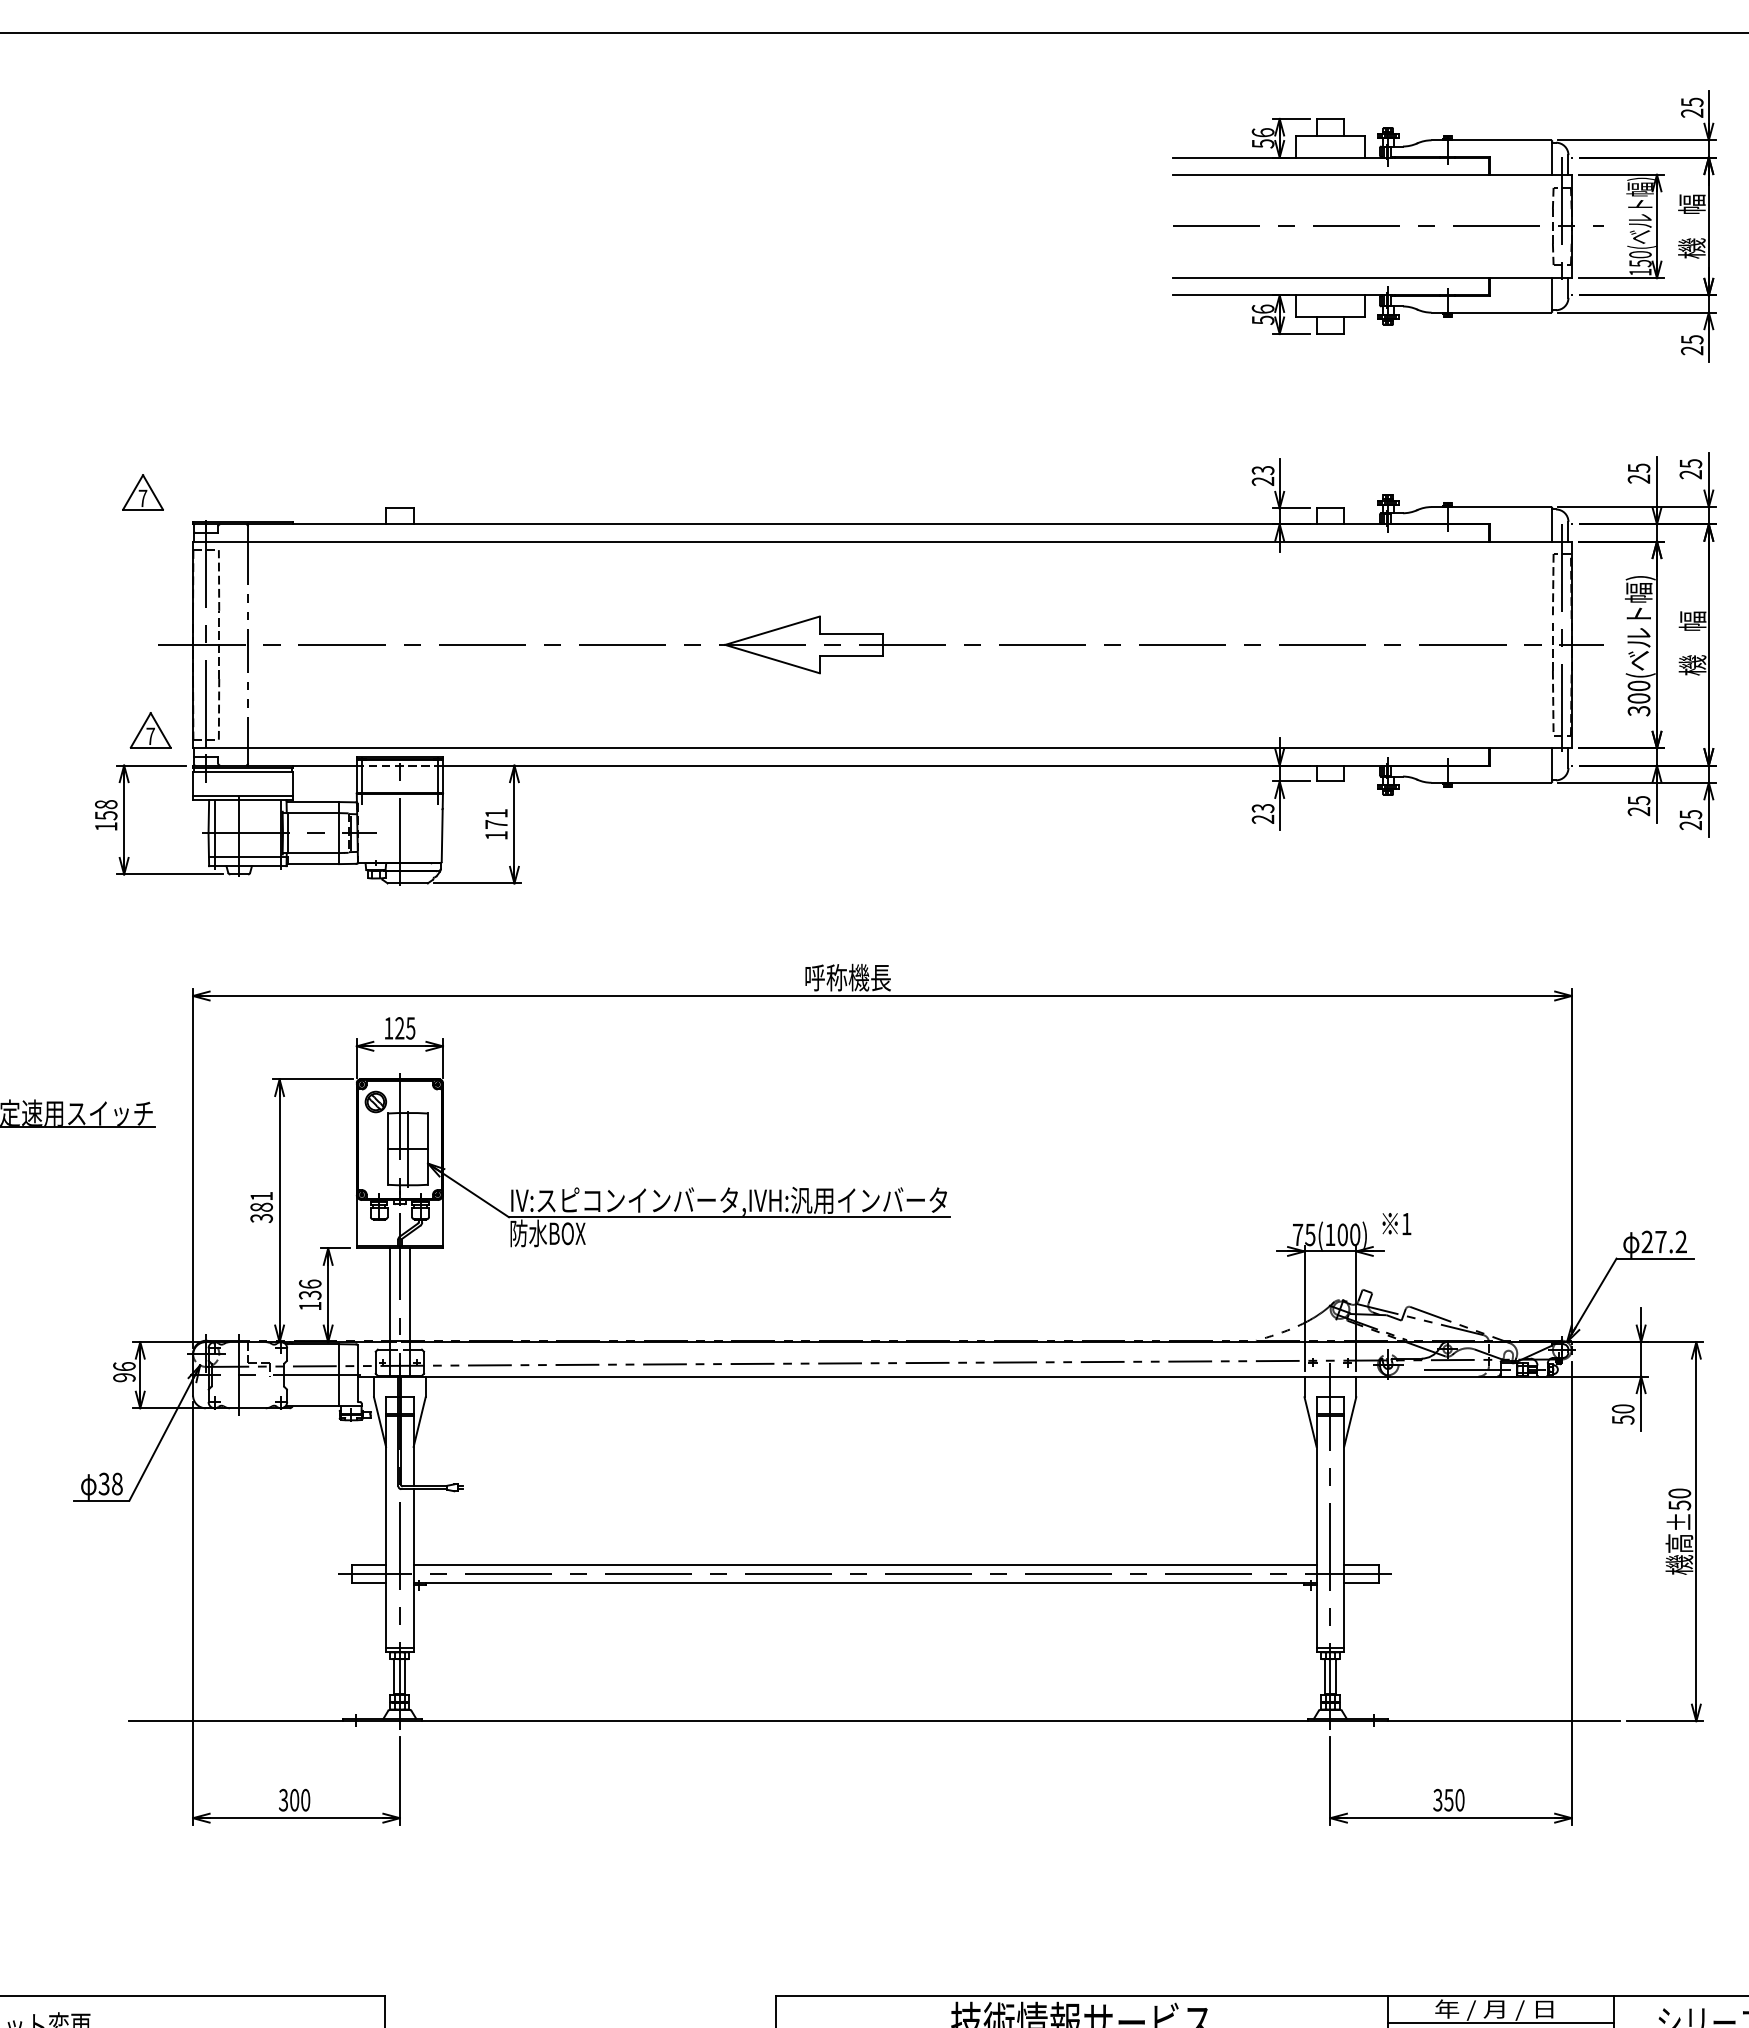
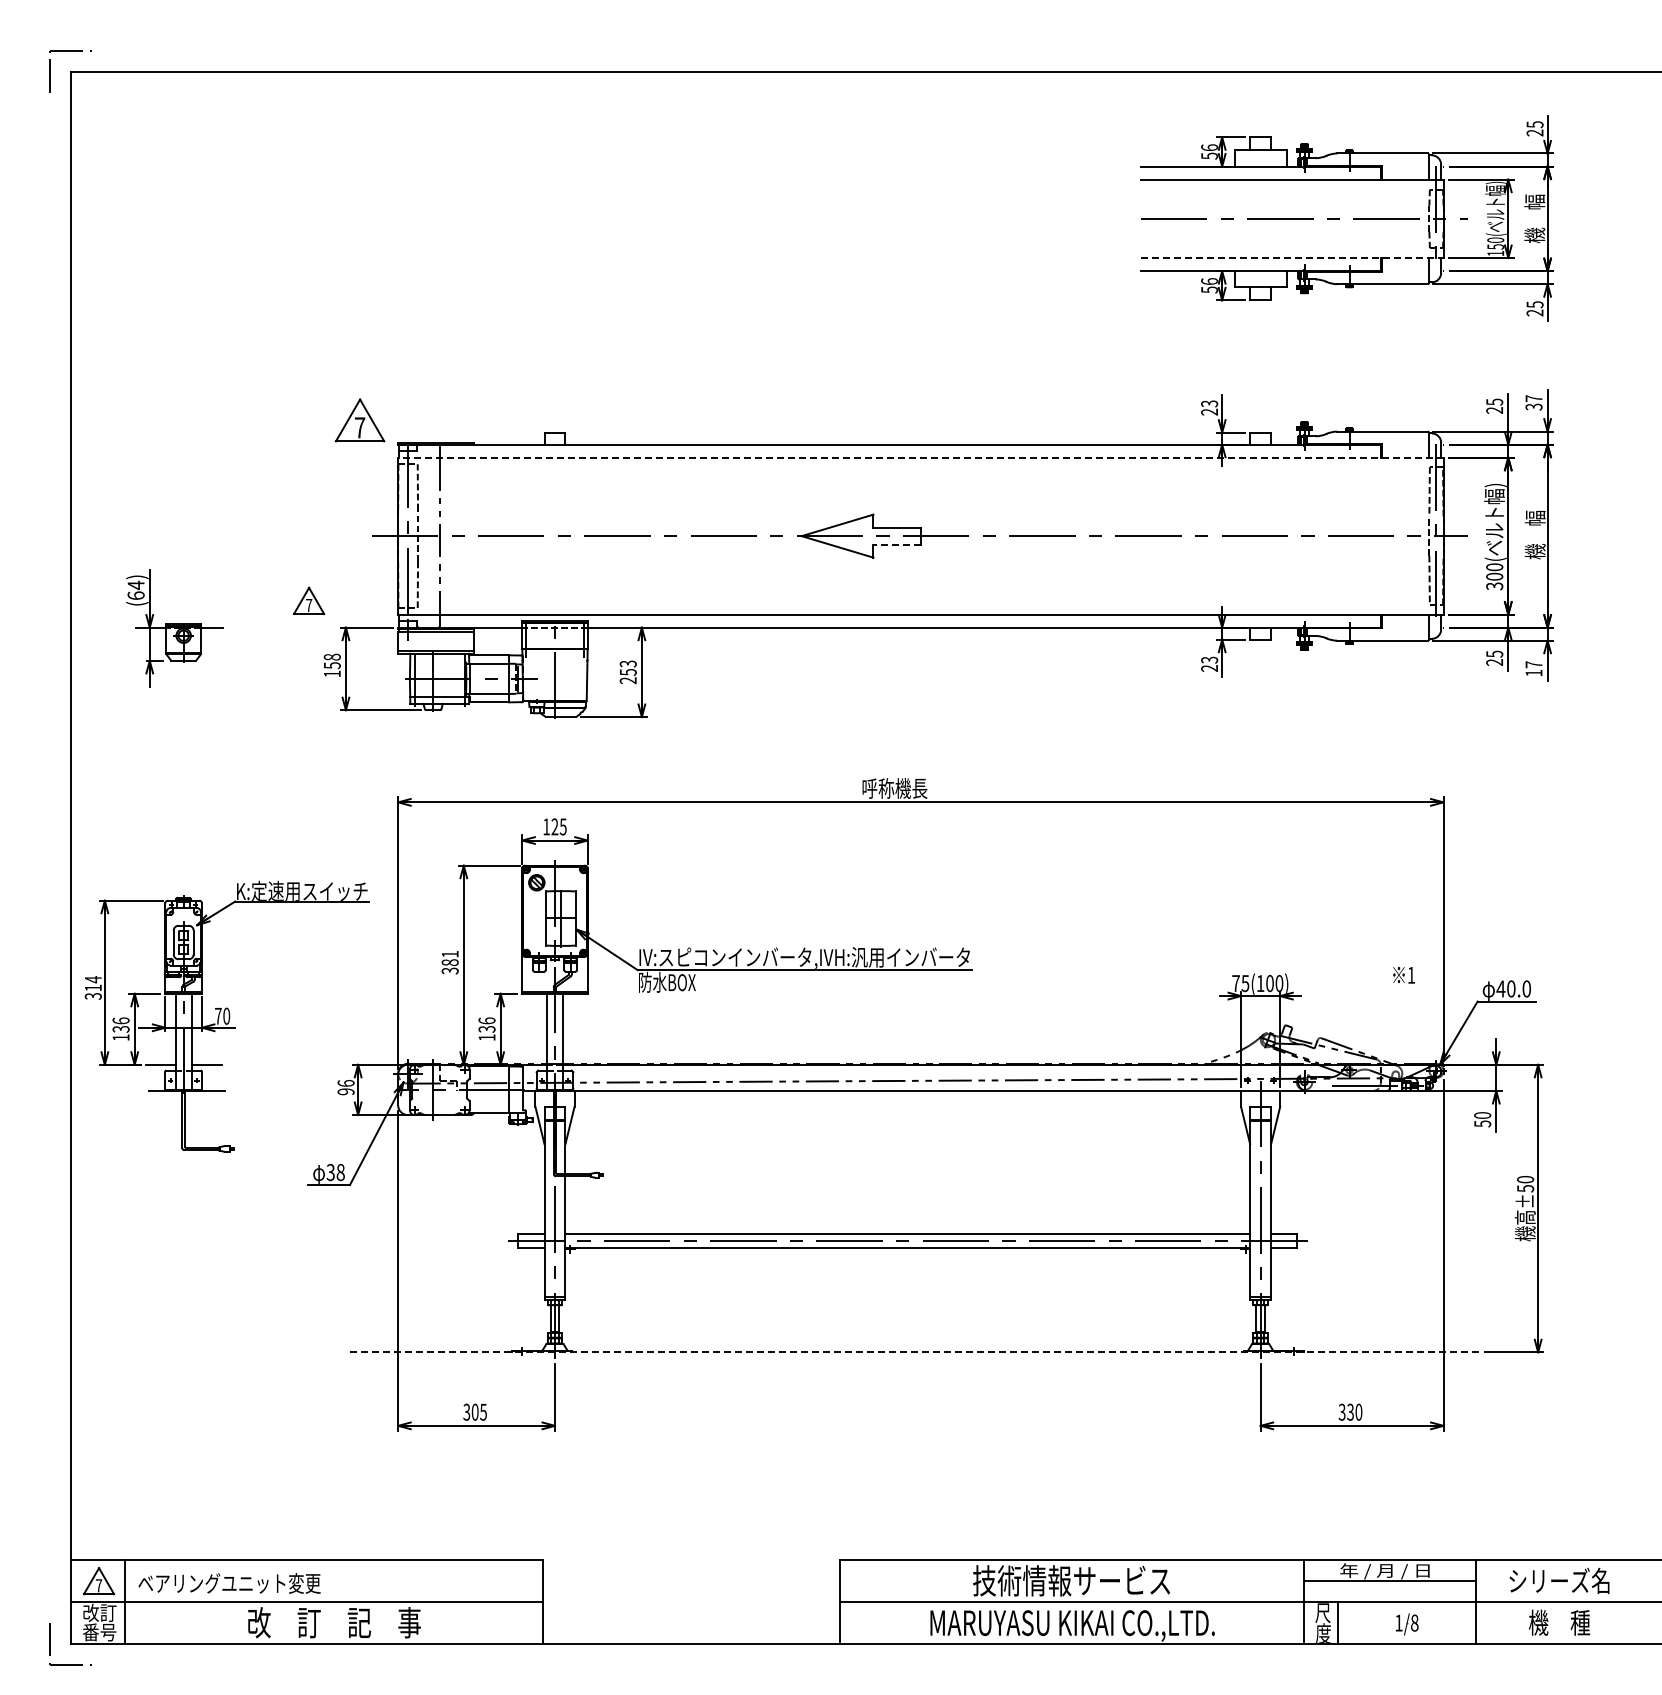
line: (1373, 278) -> (1293, 258), solid -> dashed
text: (1690, 468) -> (1533, 402), 25 -> 37
part: (143, 492) -> (360, 420), size x1.6
line: (883, 541) -> (921, 457), solid -> dashed
line: (851, 655) -> (897, 544), solid -> dashed
part: (151, 729) -> (309, 600), moved
text: (1690, 819) -> (1533, 668), 25 -> 17
text: (495, 824) -> (627, 672), 171 -> 253
text: (1396, 1224) -> (1403, 975), moved
text: (1663, 1241) -> (1513, 988), 27.2 -> 40.0
line: (875, 1721) -> (915, 1352), solid -> dashed
text: (305, 1799) -> (483, 1411), 300 -> 305
text: (1448, 1799) -> (1350, 1411), 350 -> 330

